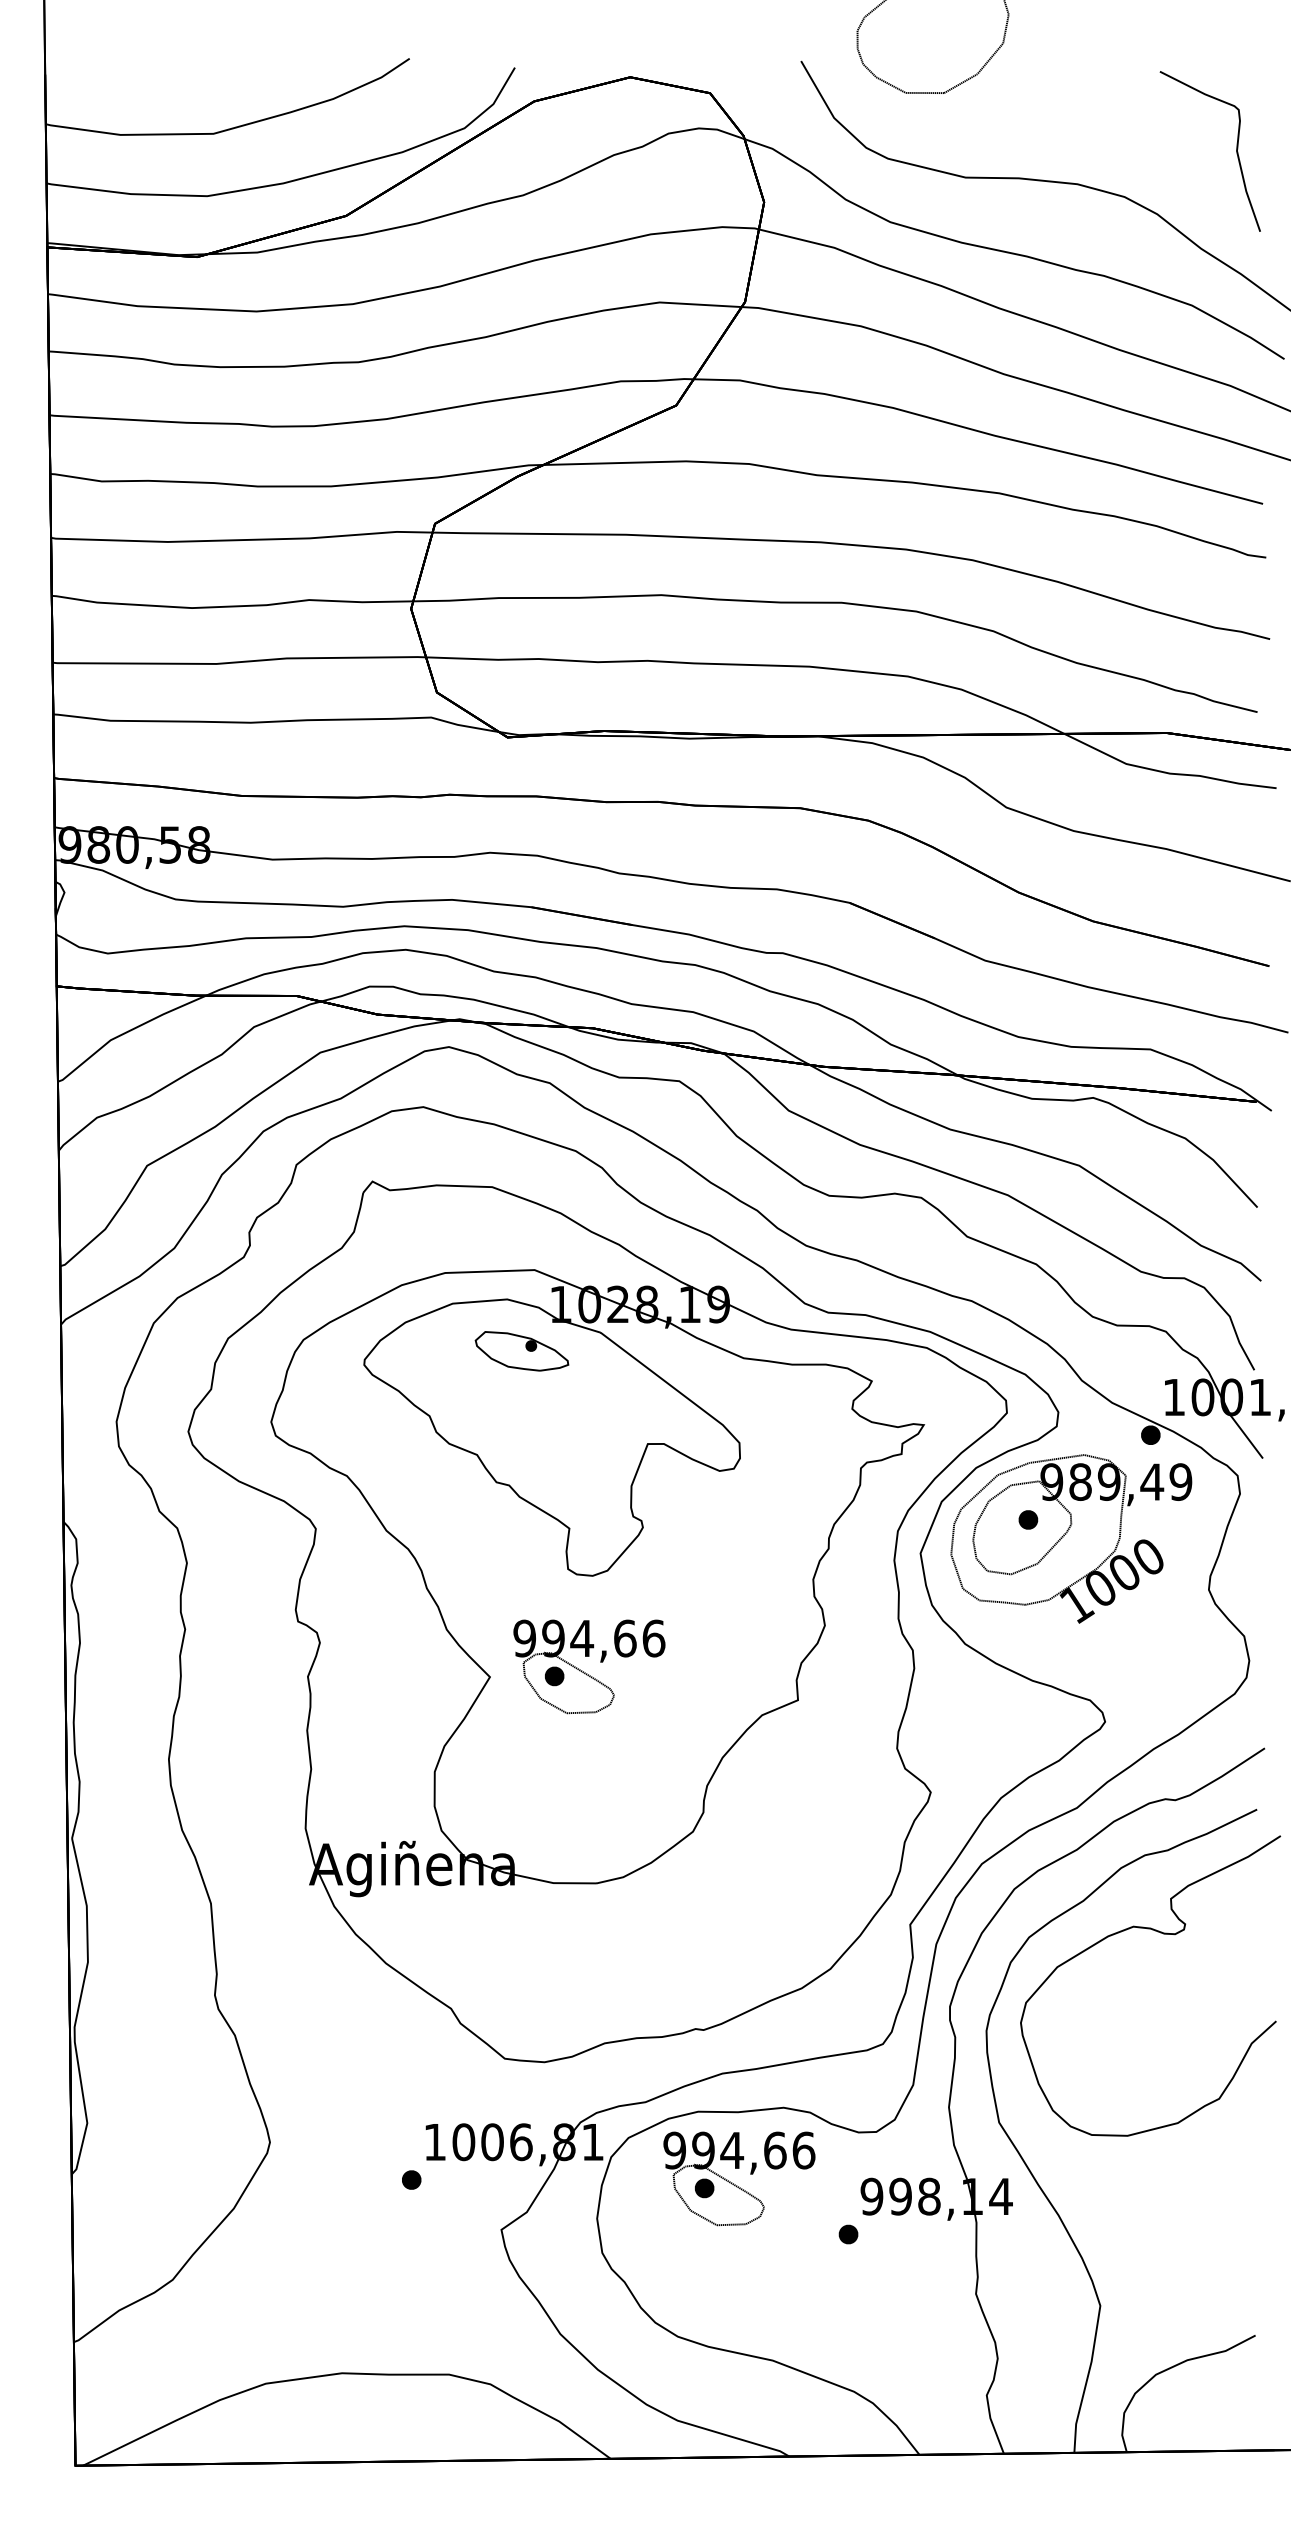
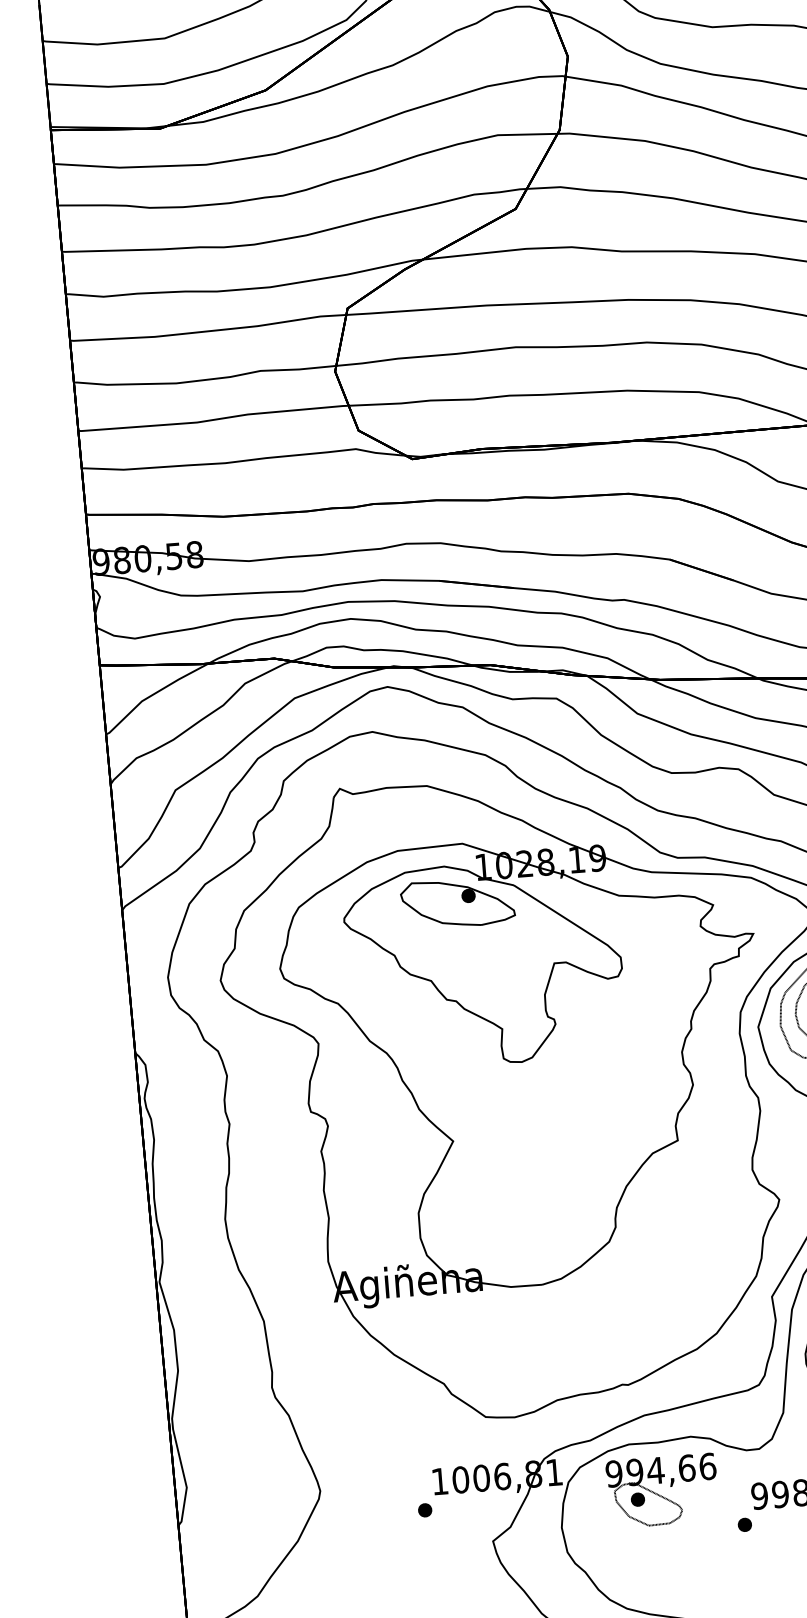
part: (521, 1351) -> (457, 903), size x1.67
part: (585, 1672) -> (522, 1132), removed

